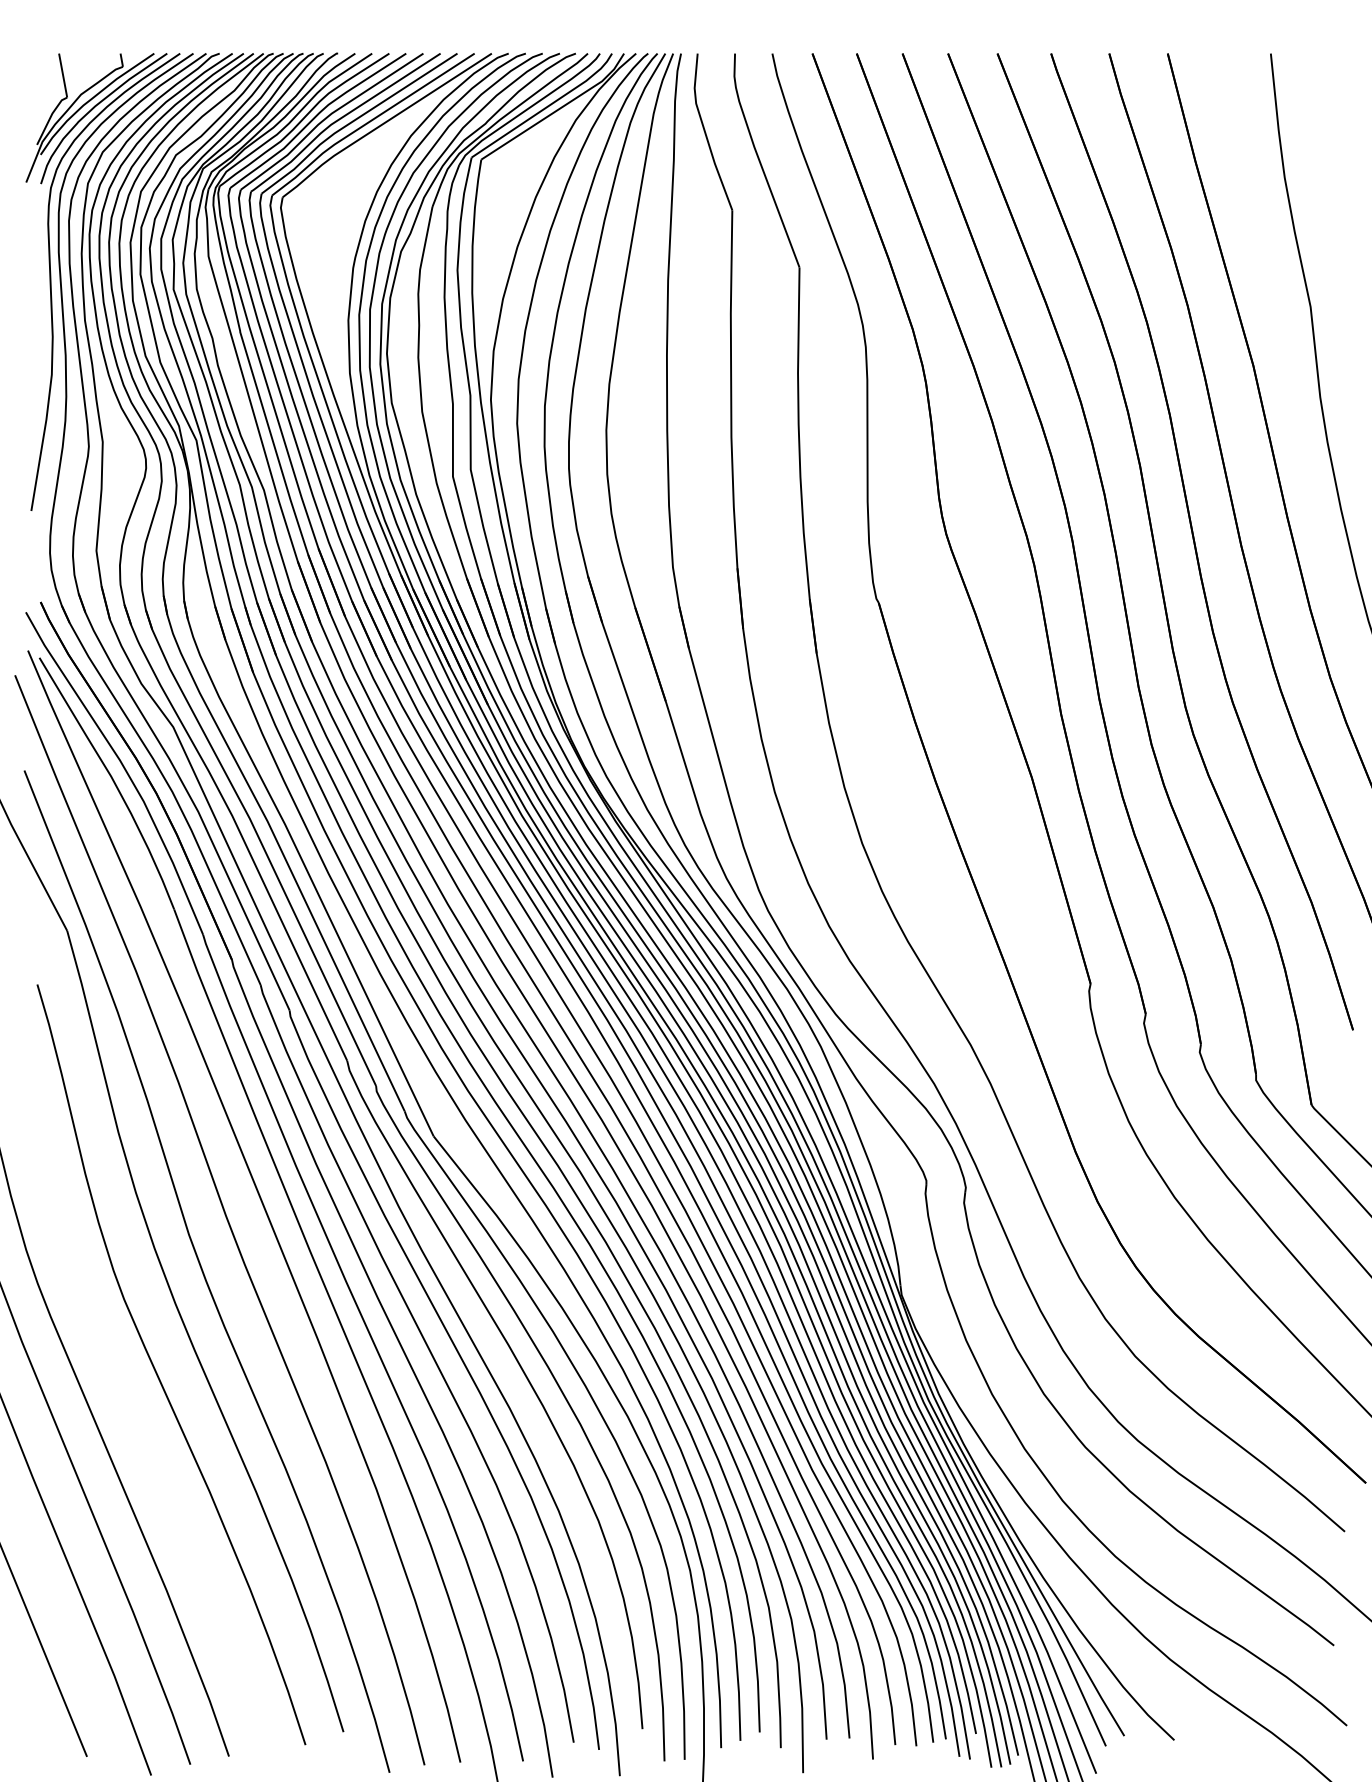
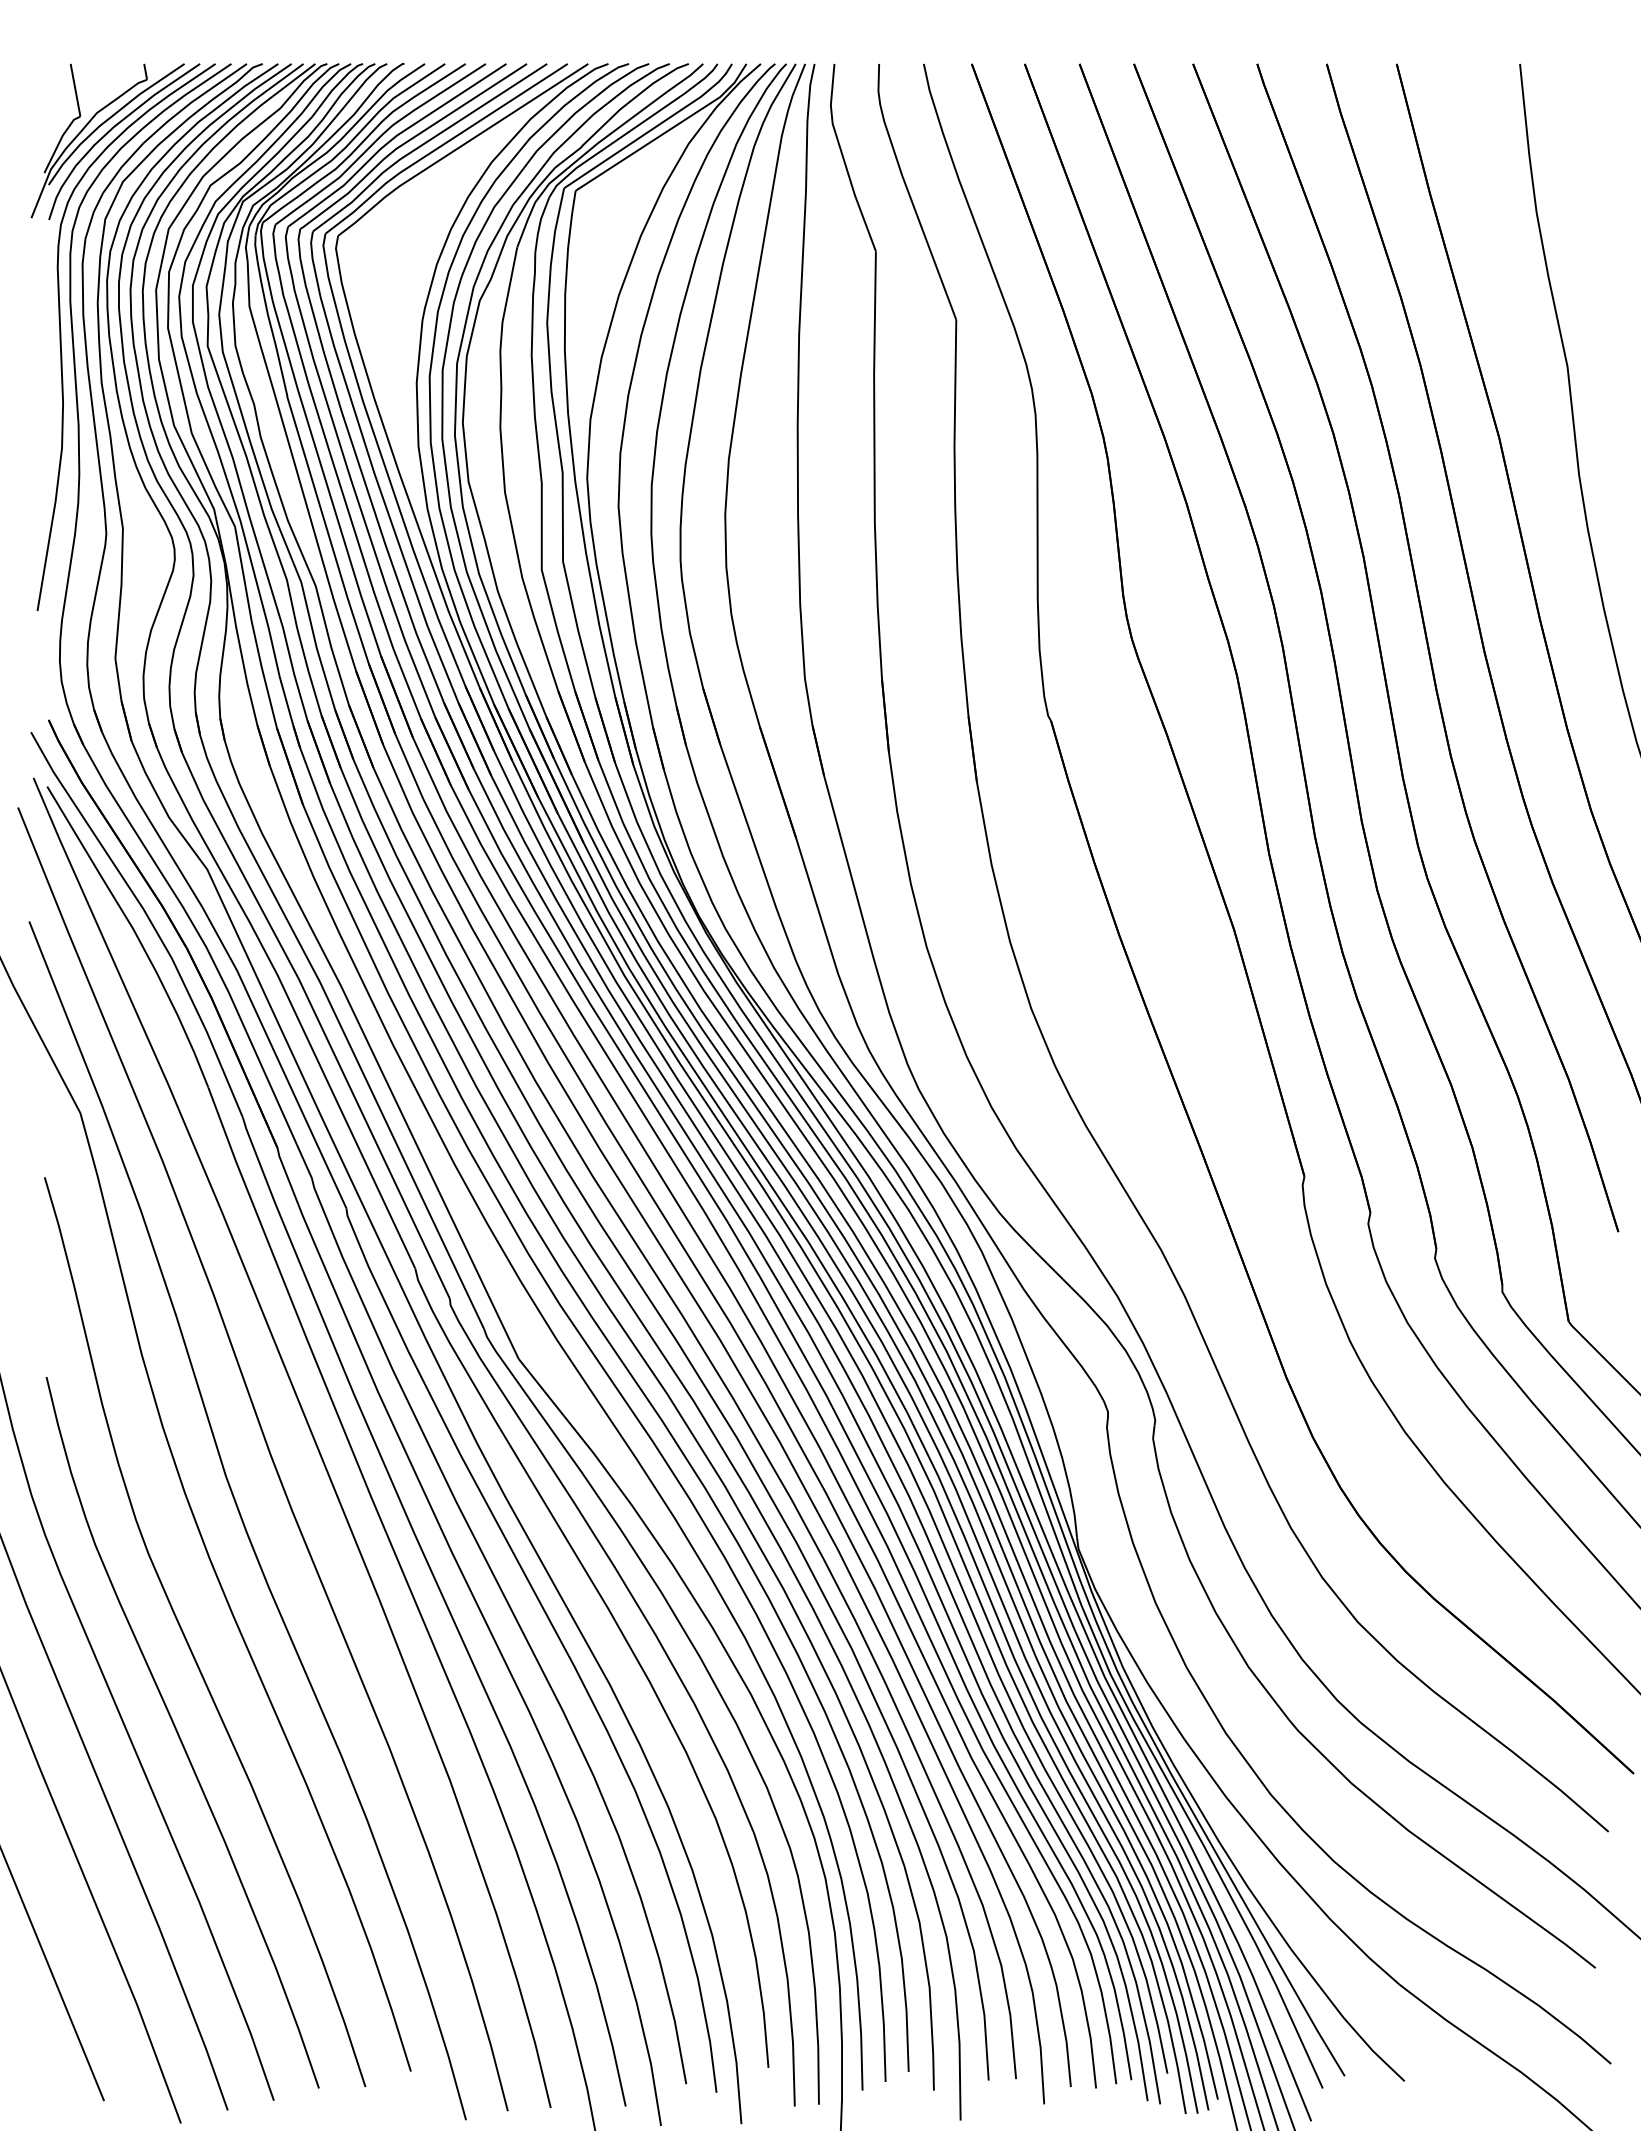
curve: (150, 1450) -> (179, 1734), added

